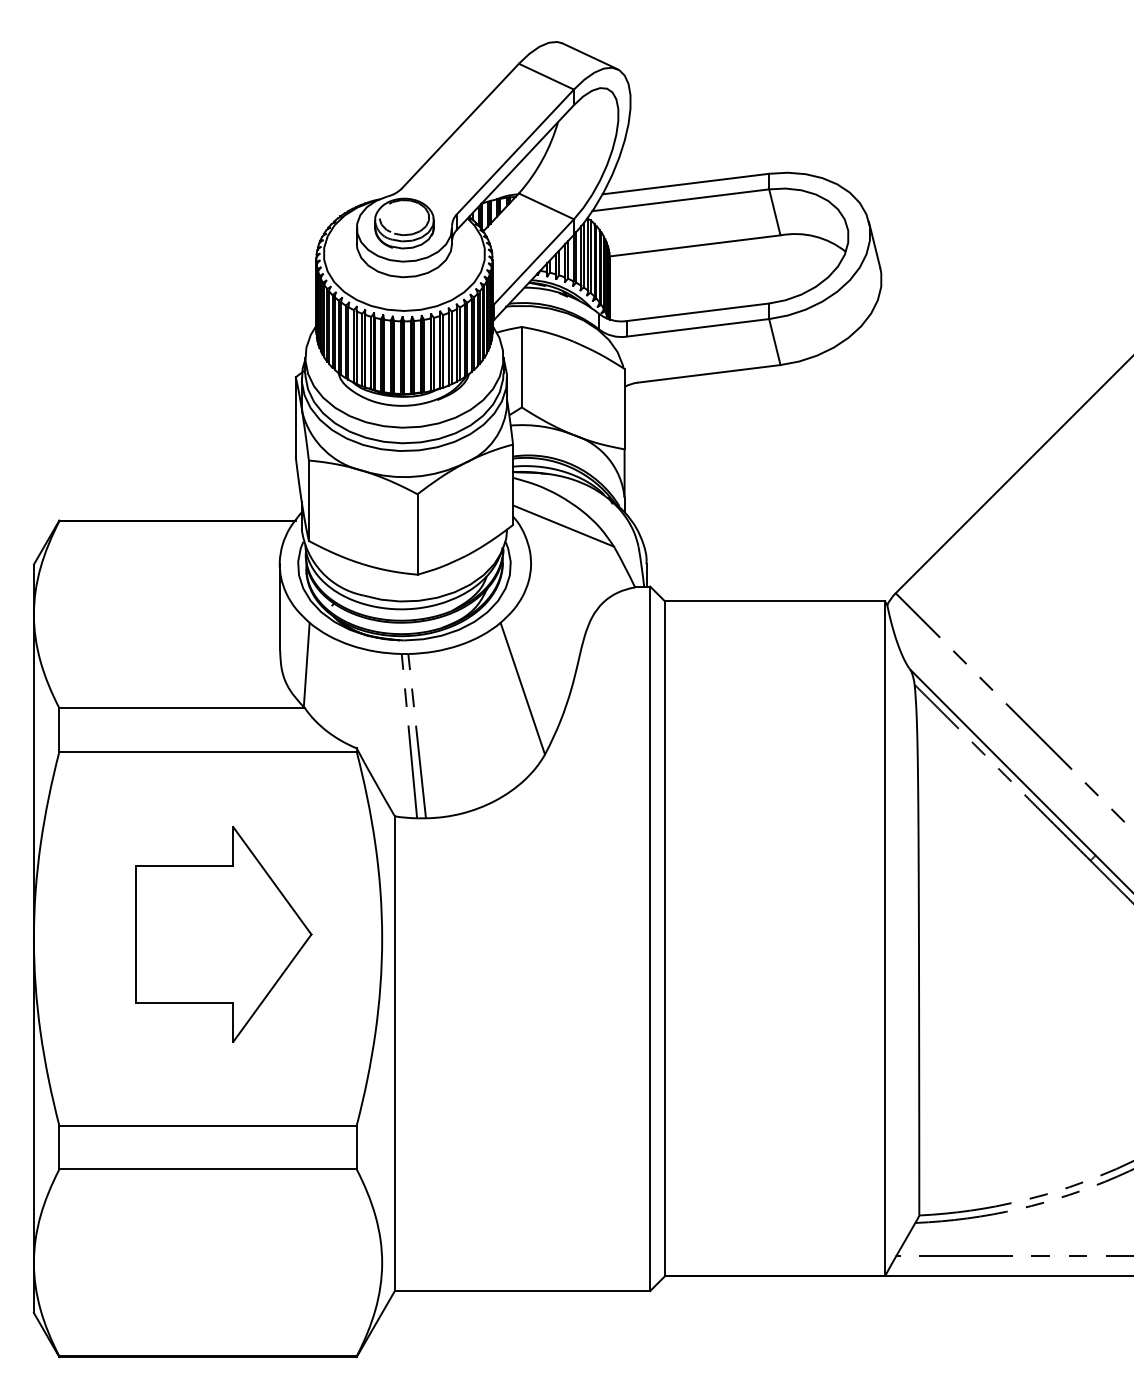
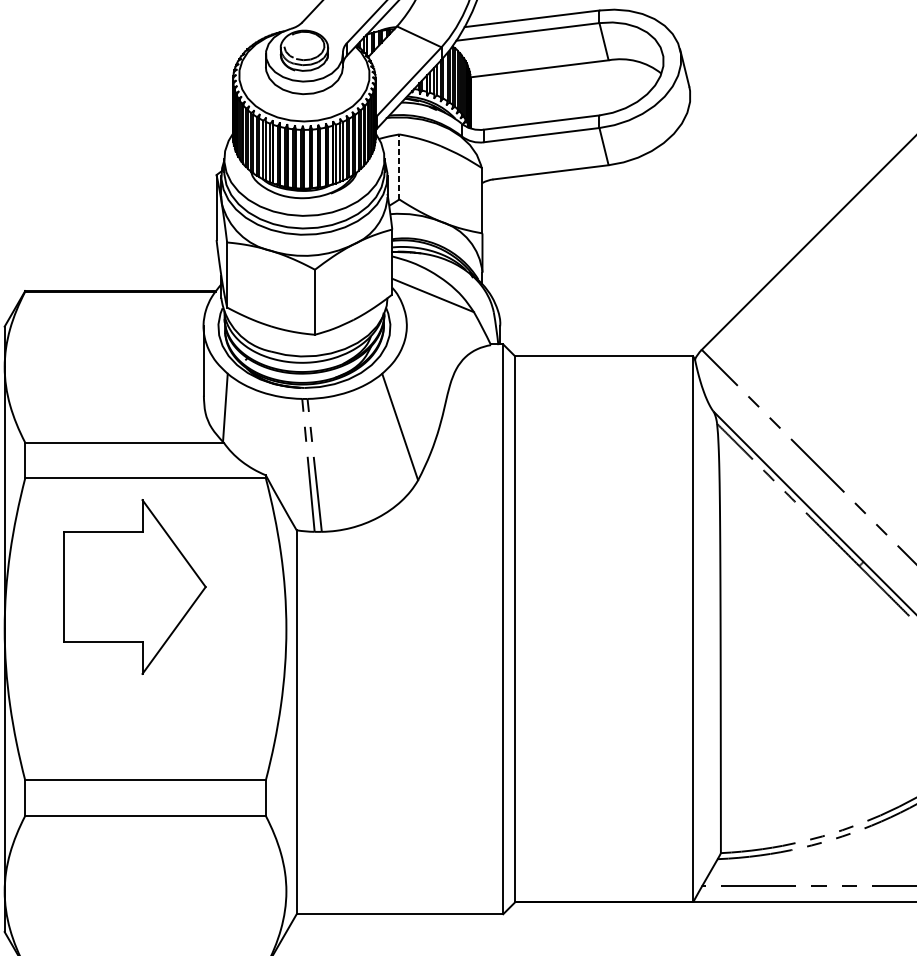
line: (521, 366) -> (399, 166), solid -> dashed
part: (223, 934) -> (134, 587), moved

